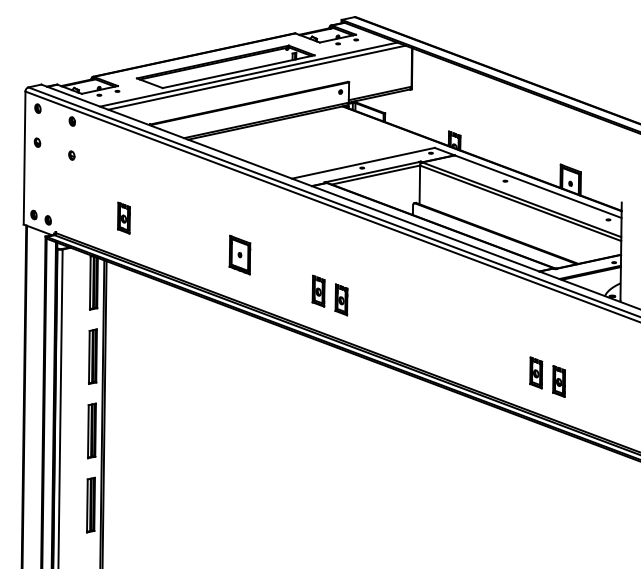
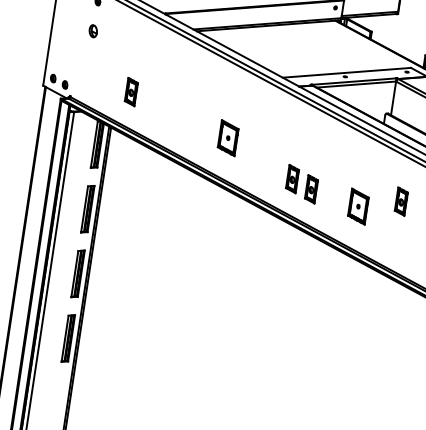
part: (37, 142) -> (65, 15), removed
part: (71, 155) -> (93, 31), size x1.6
part: (444, 299) -> (401, 201), added
part: (396, 311) -> (358, 206), added

